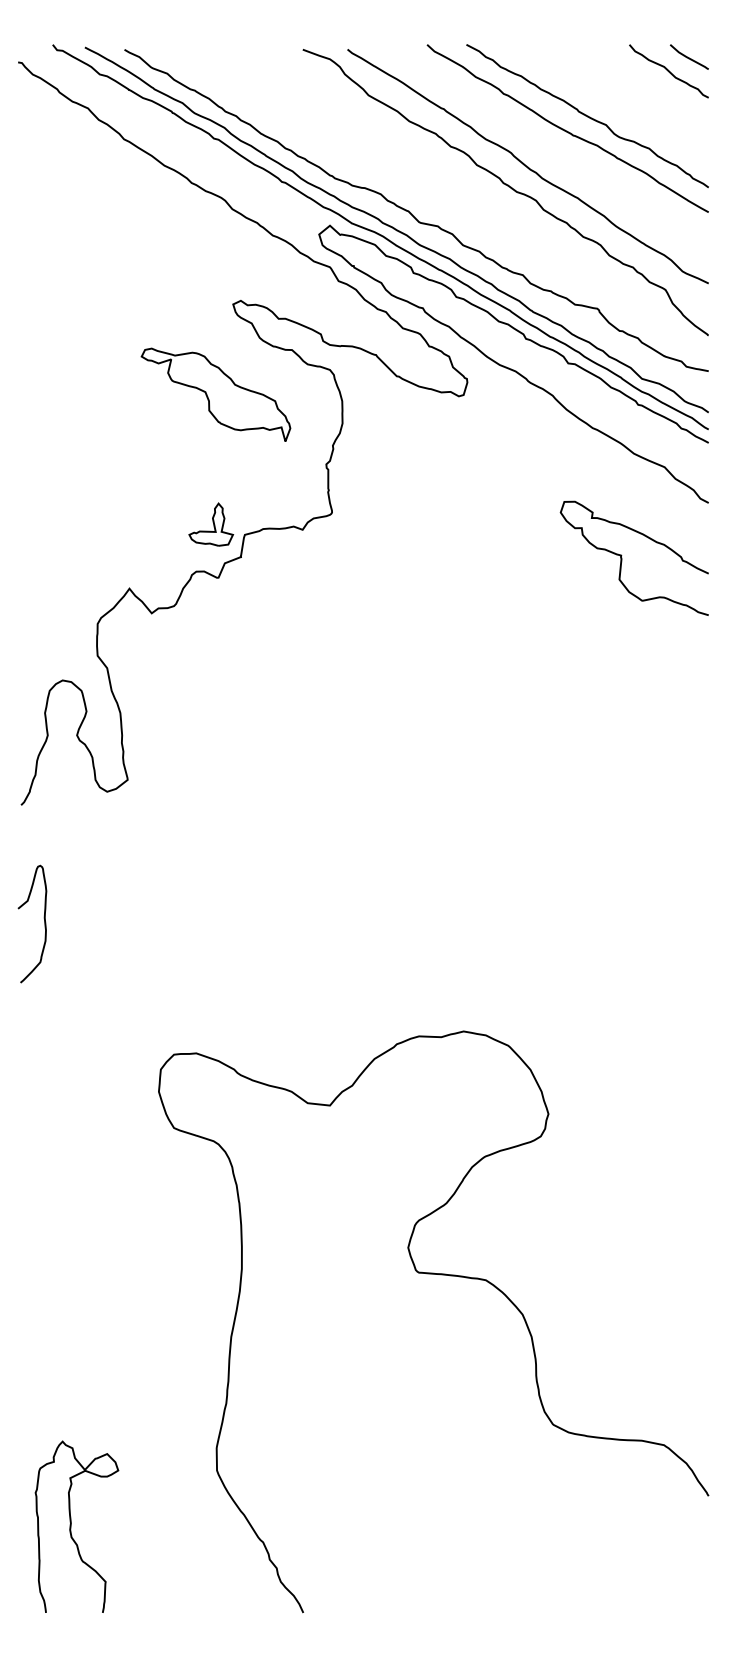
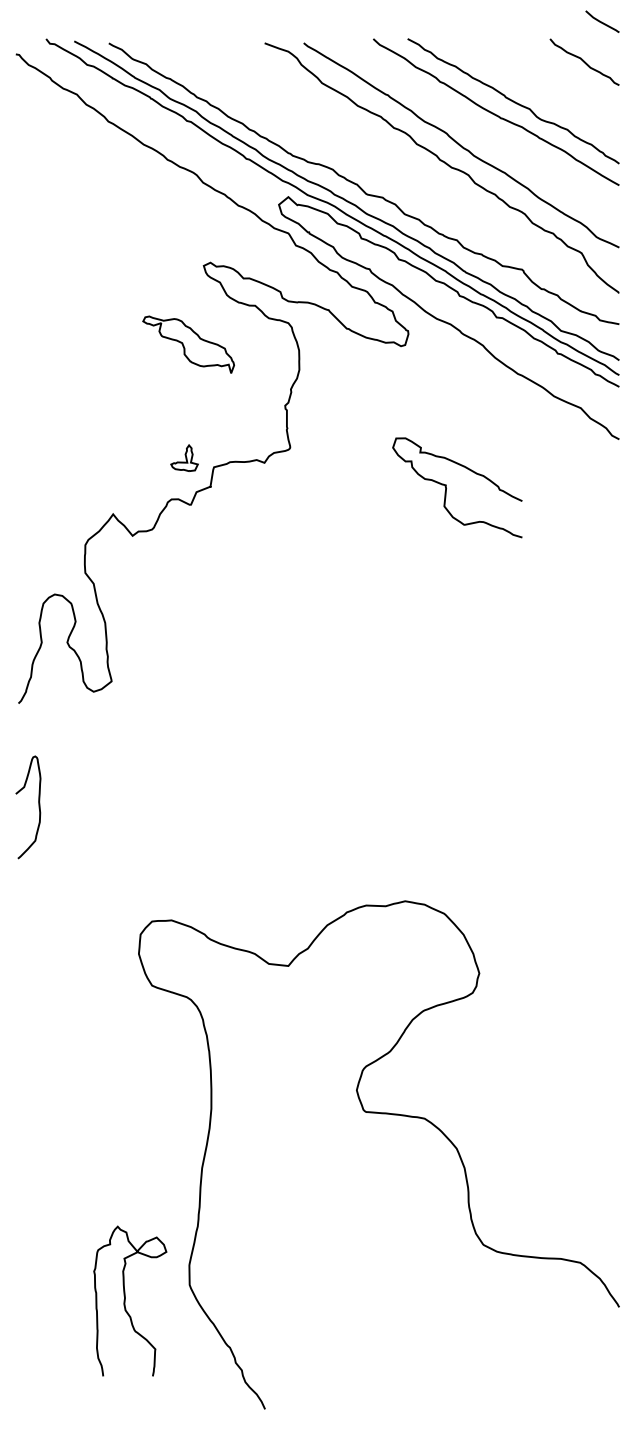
curve: (688, 56) -> (601, 21), moved
part: (215, 394) -> (188, 344), size x0.7
part: (211, 523) -> (184, 457), size x0.7
curve: (621, 558) -> (446, 487), moved
curve: (71, 1526) -> (125, 1300), moved

